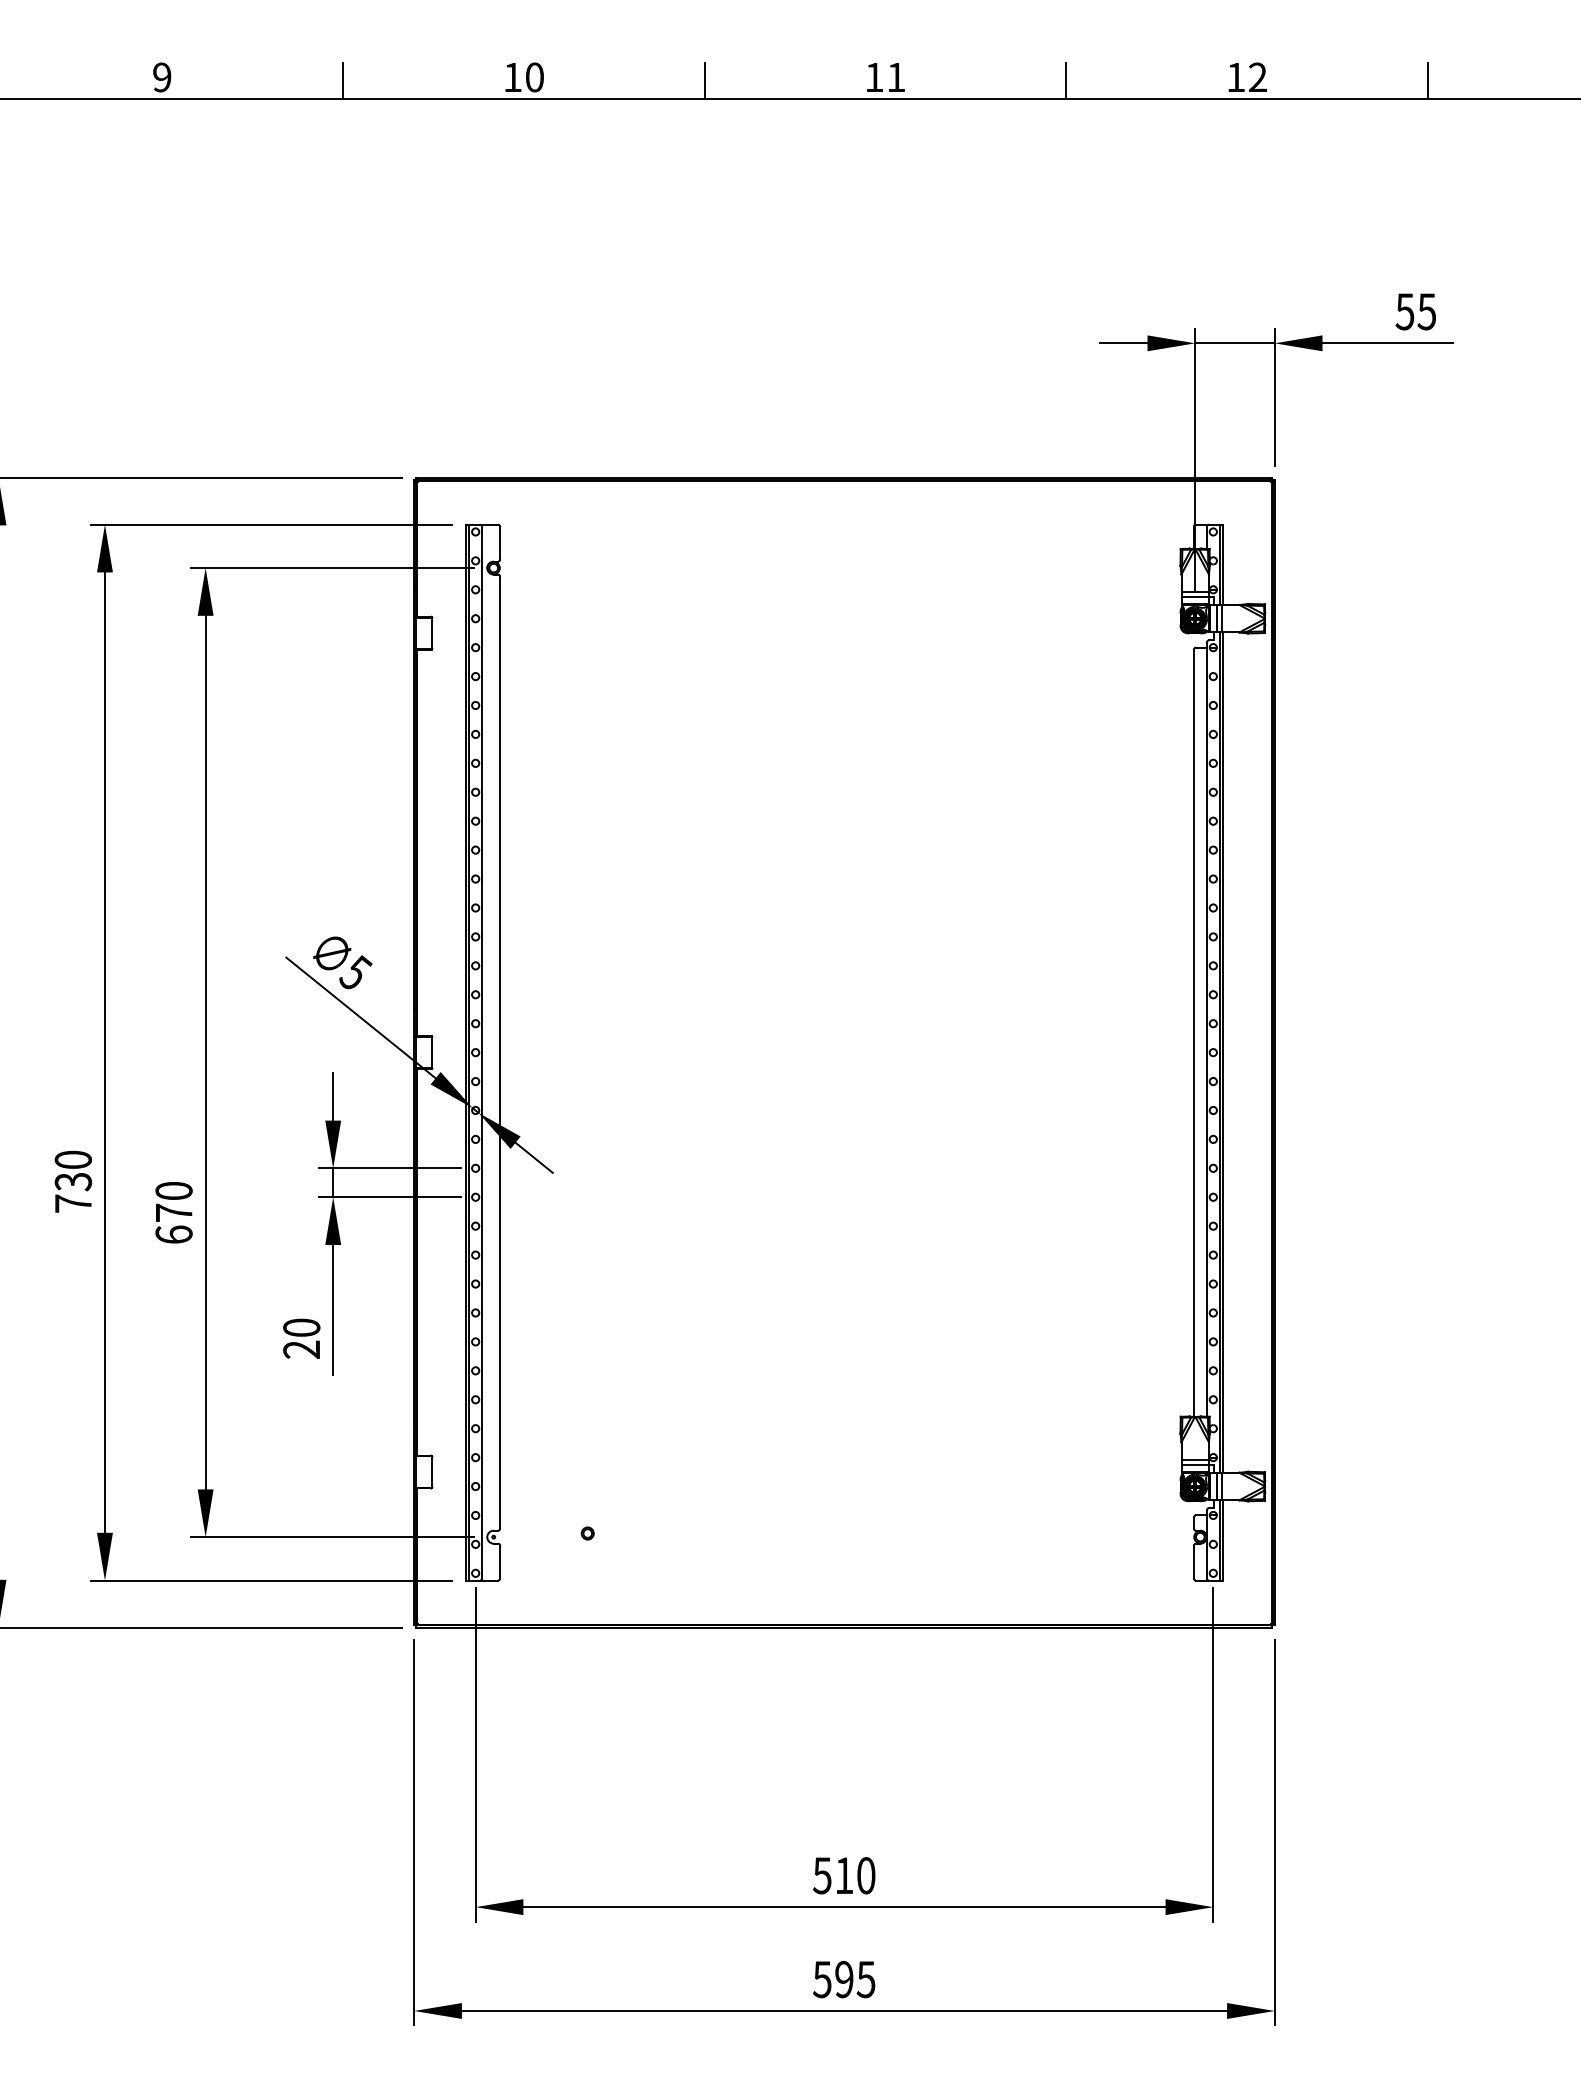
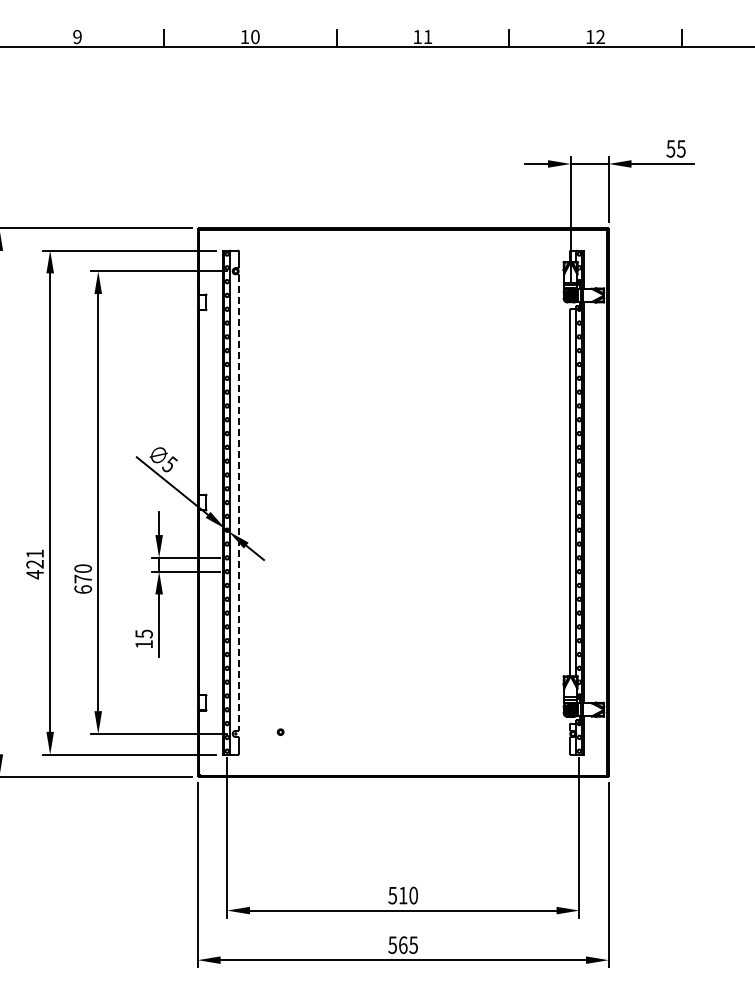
line: (499, 1054) -> (238, 503), solid -> dashed
text: (72, 1182) -> (34, 564), 730 -> 421
text: (300, 1337) -> (143, 638), 20 -> 15
text: (844, 1980) -> (403, 945), 595 -> 565

